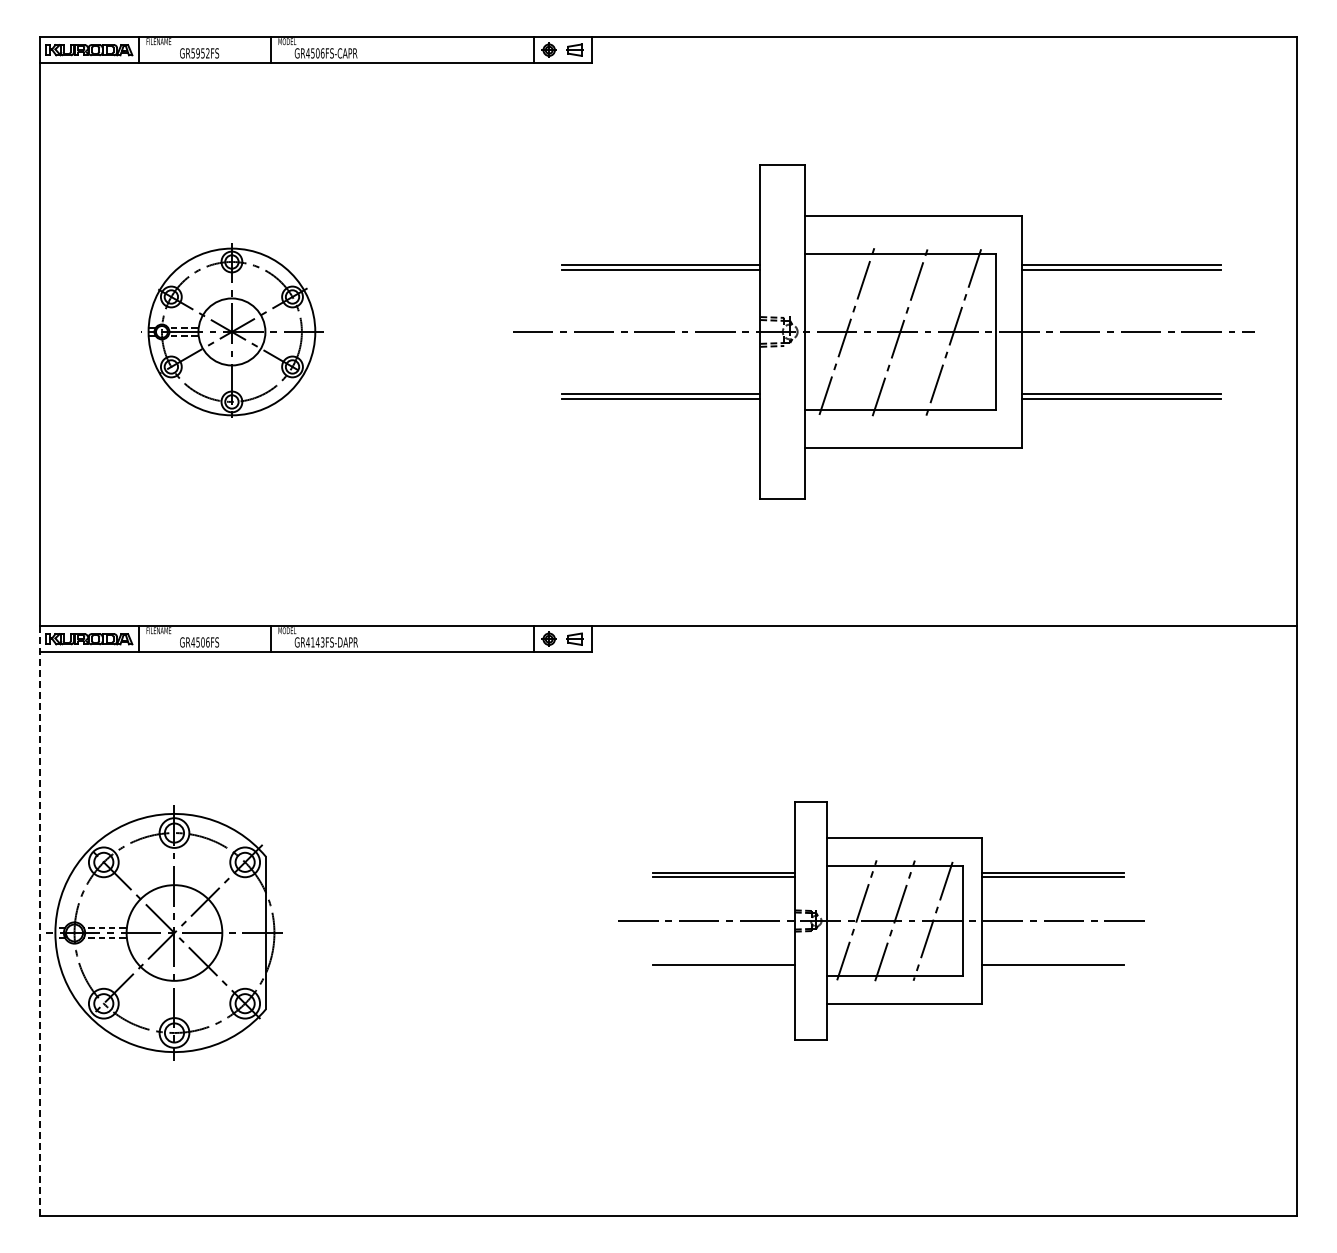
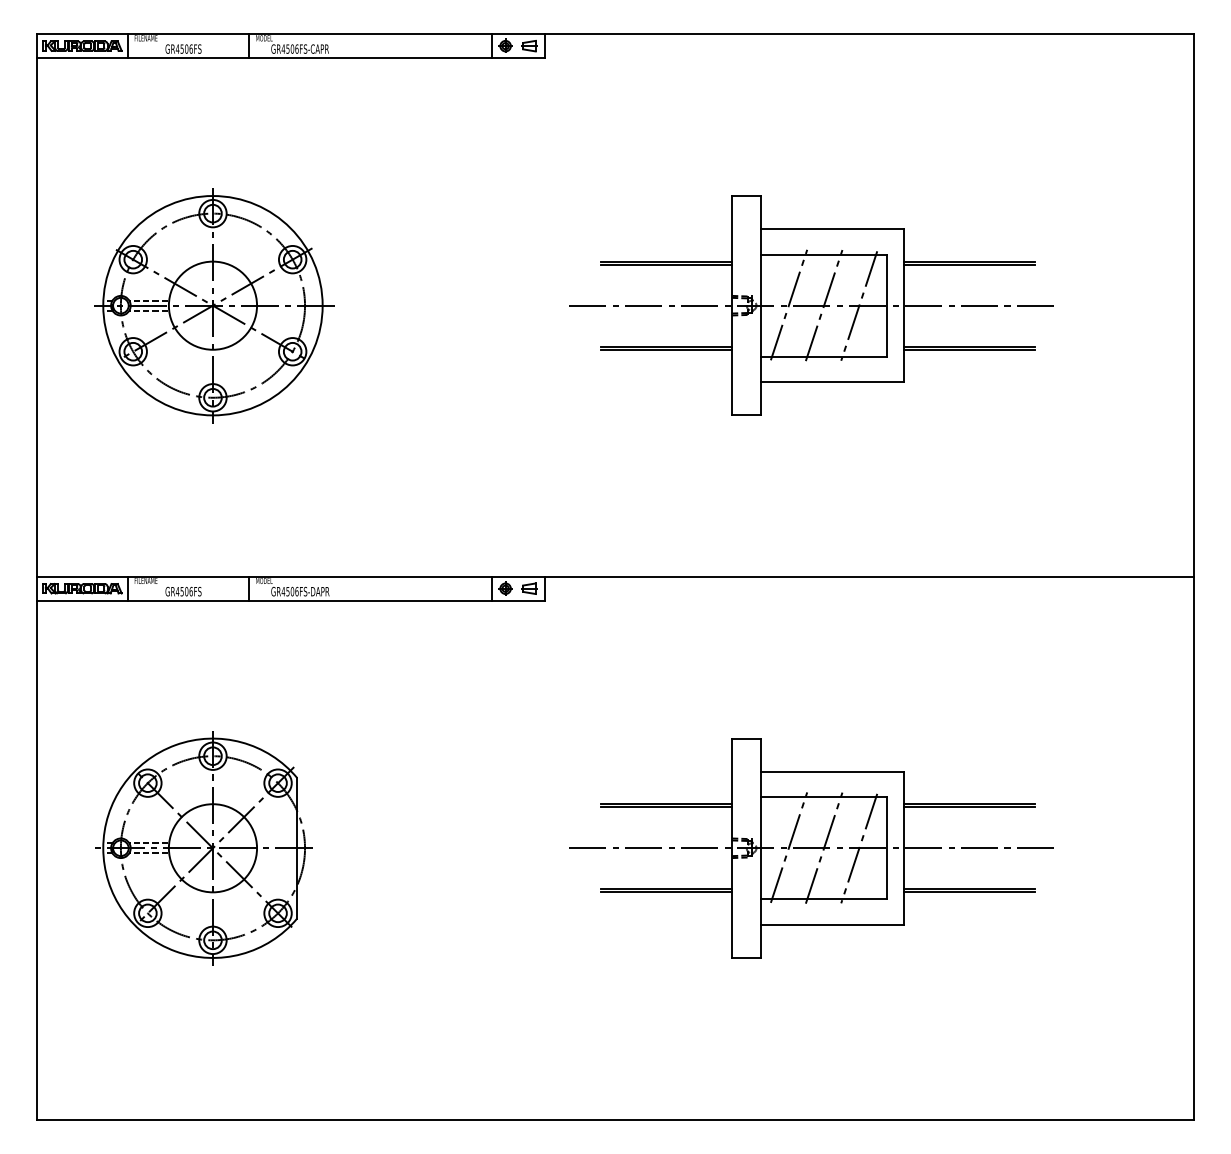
text: (200, 53) -> (184, 49), GR5952FS -> GR4506FS
part: (232, 331) -> (213, 305), size x1.43
part: (881, 331) -> (811, 305), size x0.71
text: (317, 642) -> (292, 591), GR4143FS-DAPR -> GR4506FS-DAPR
line: (40, 921) -> (37, 848), dashed -> solid
part: (164, 932) -> (203, 847), moved
line: (724, 968) -> (667, 892), added
line: (1052, 968) -> (969, 892), added

